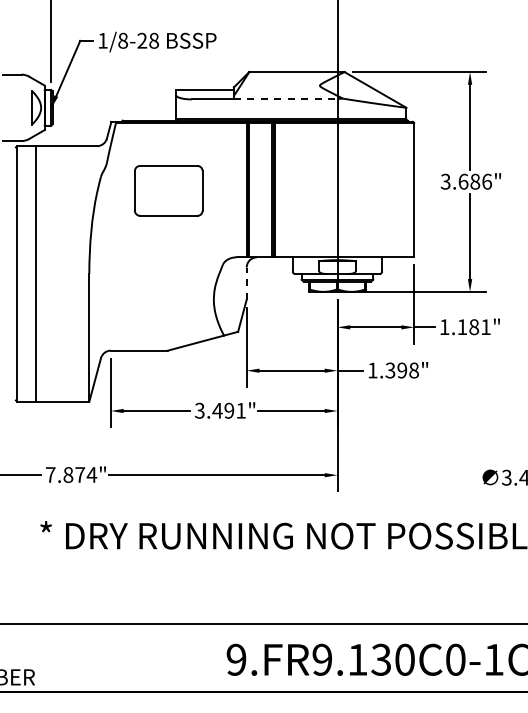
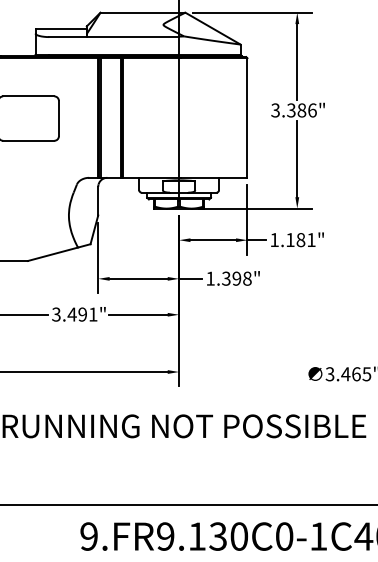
line: (285, 98) -> (132, 36), dashed -> solid
text: (463, 181) -> (291, 110), 3.686" -> 3.386"
line: (246, 283) -> (98, 201), dashed -> solid

